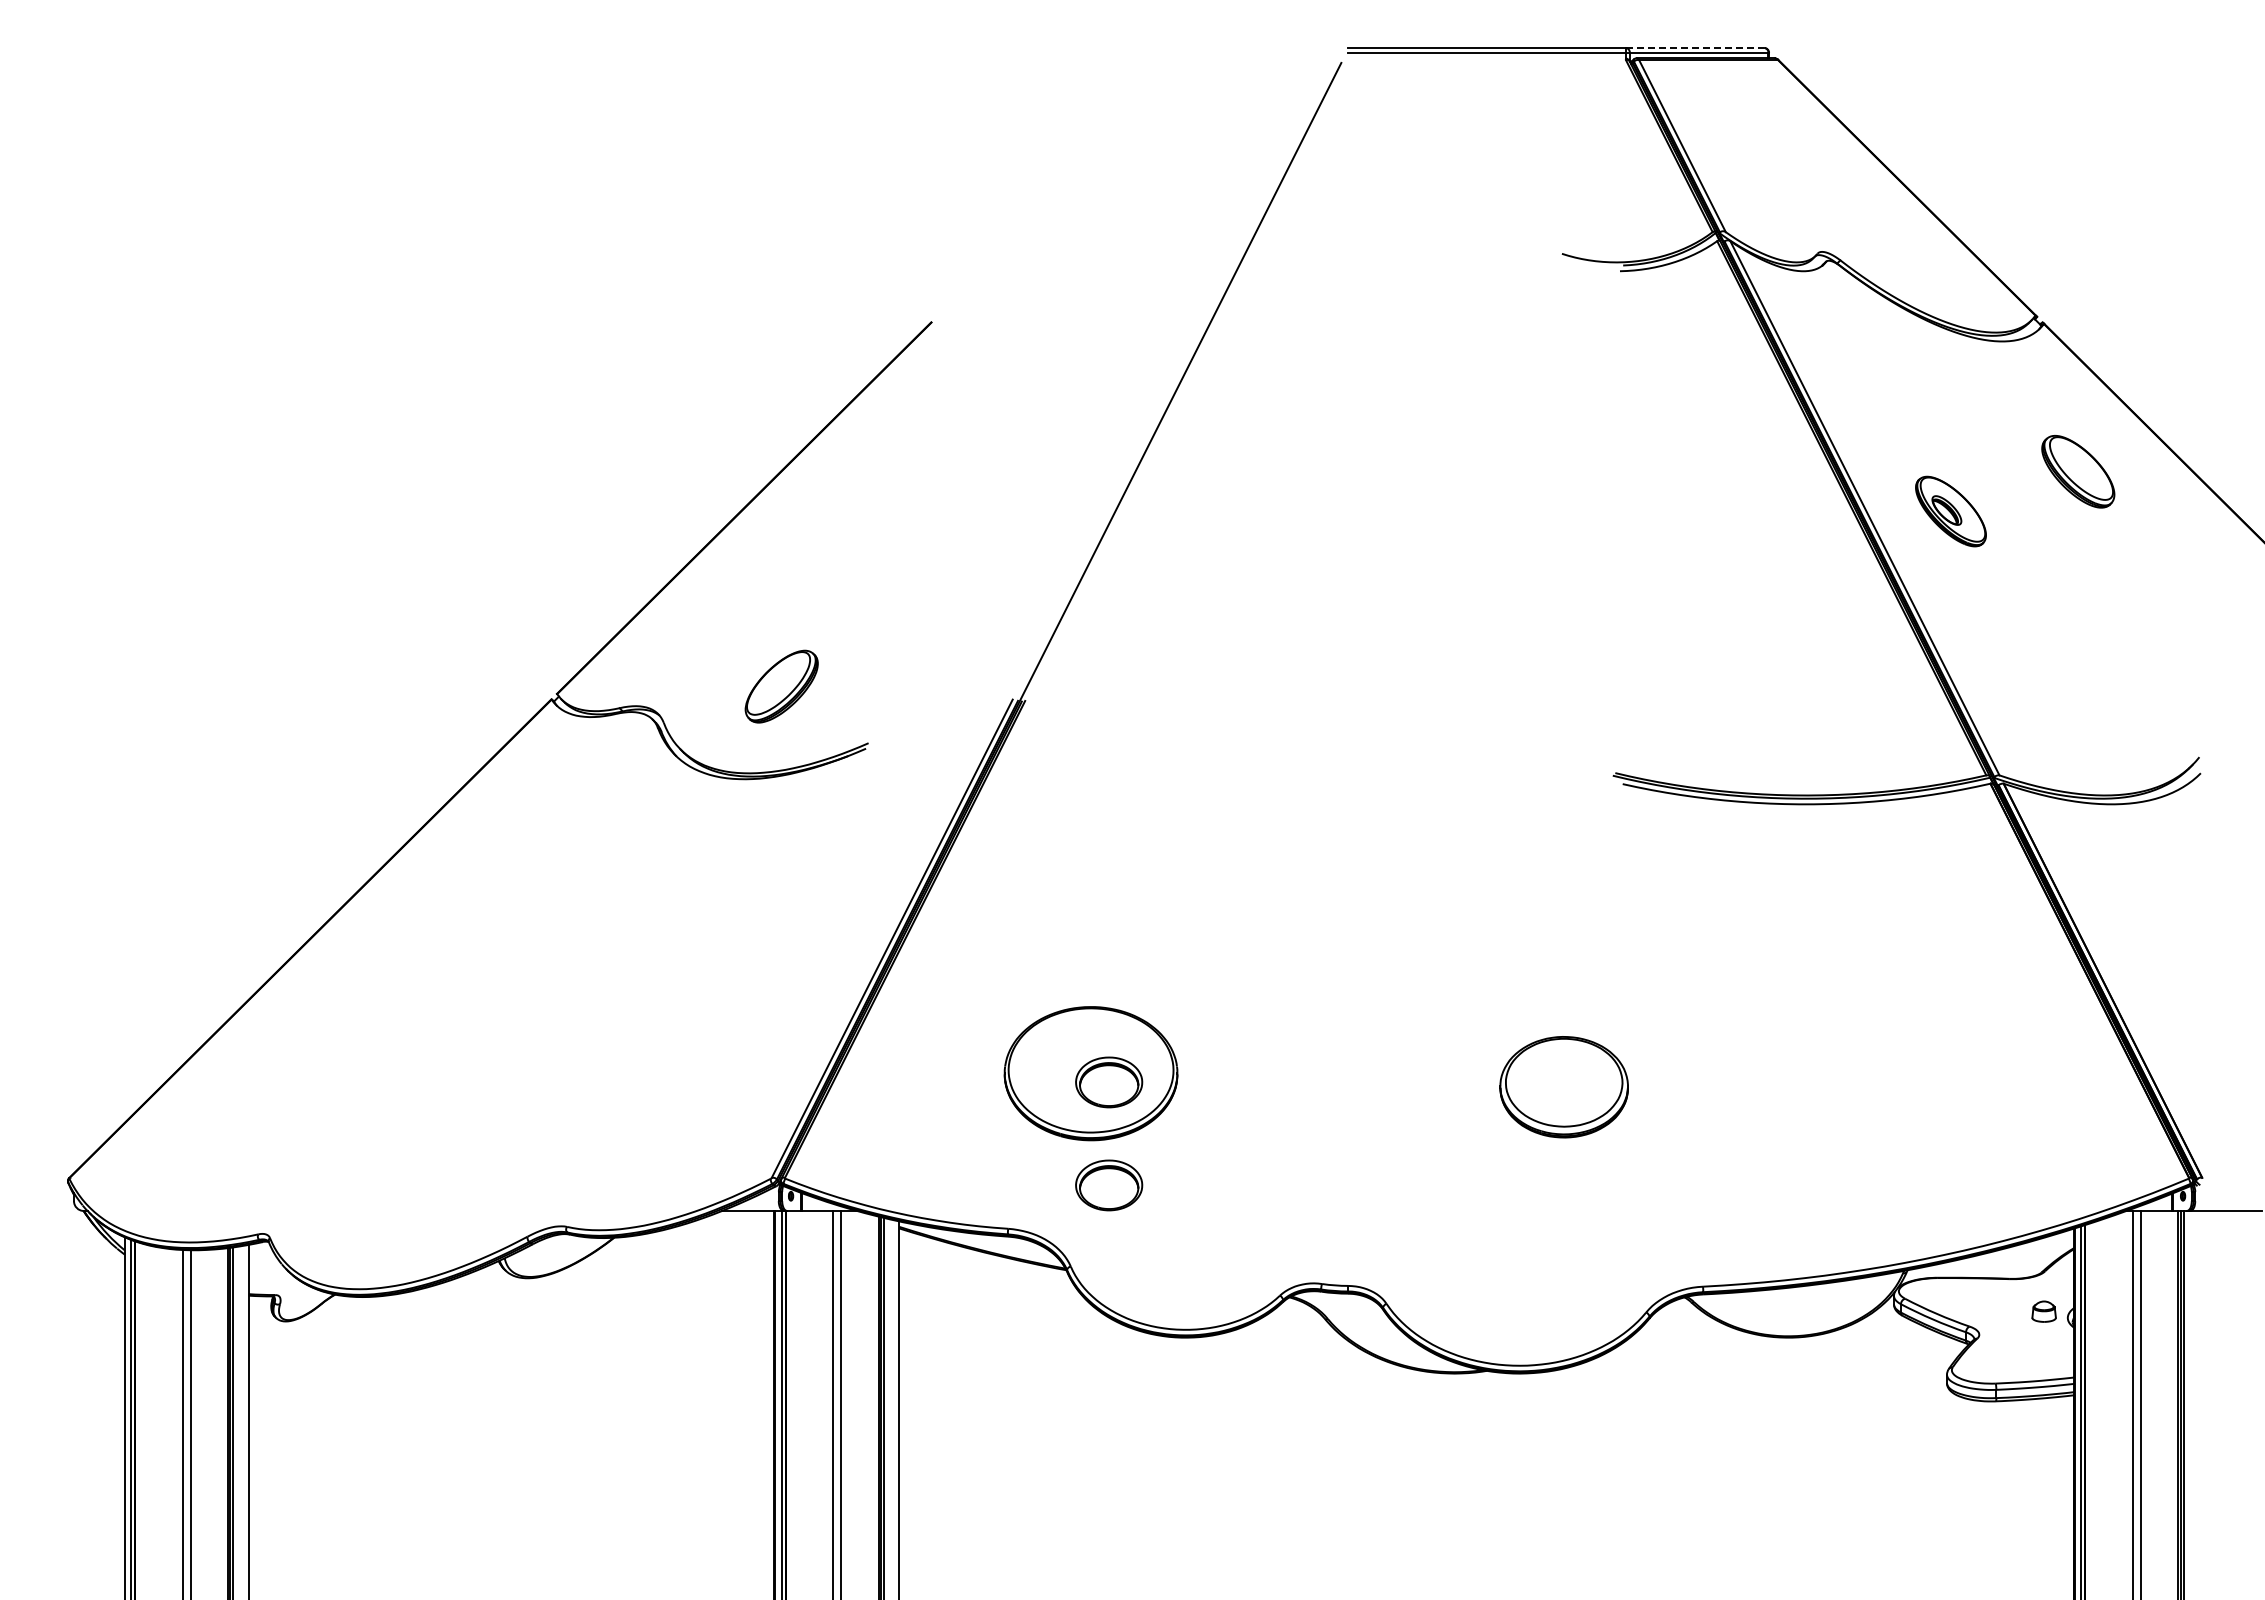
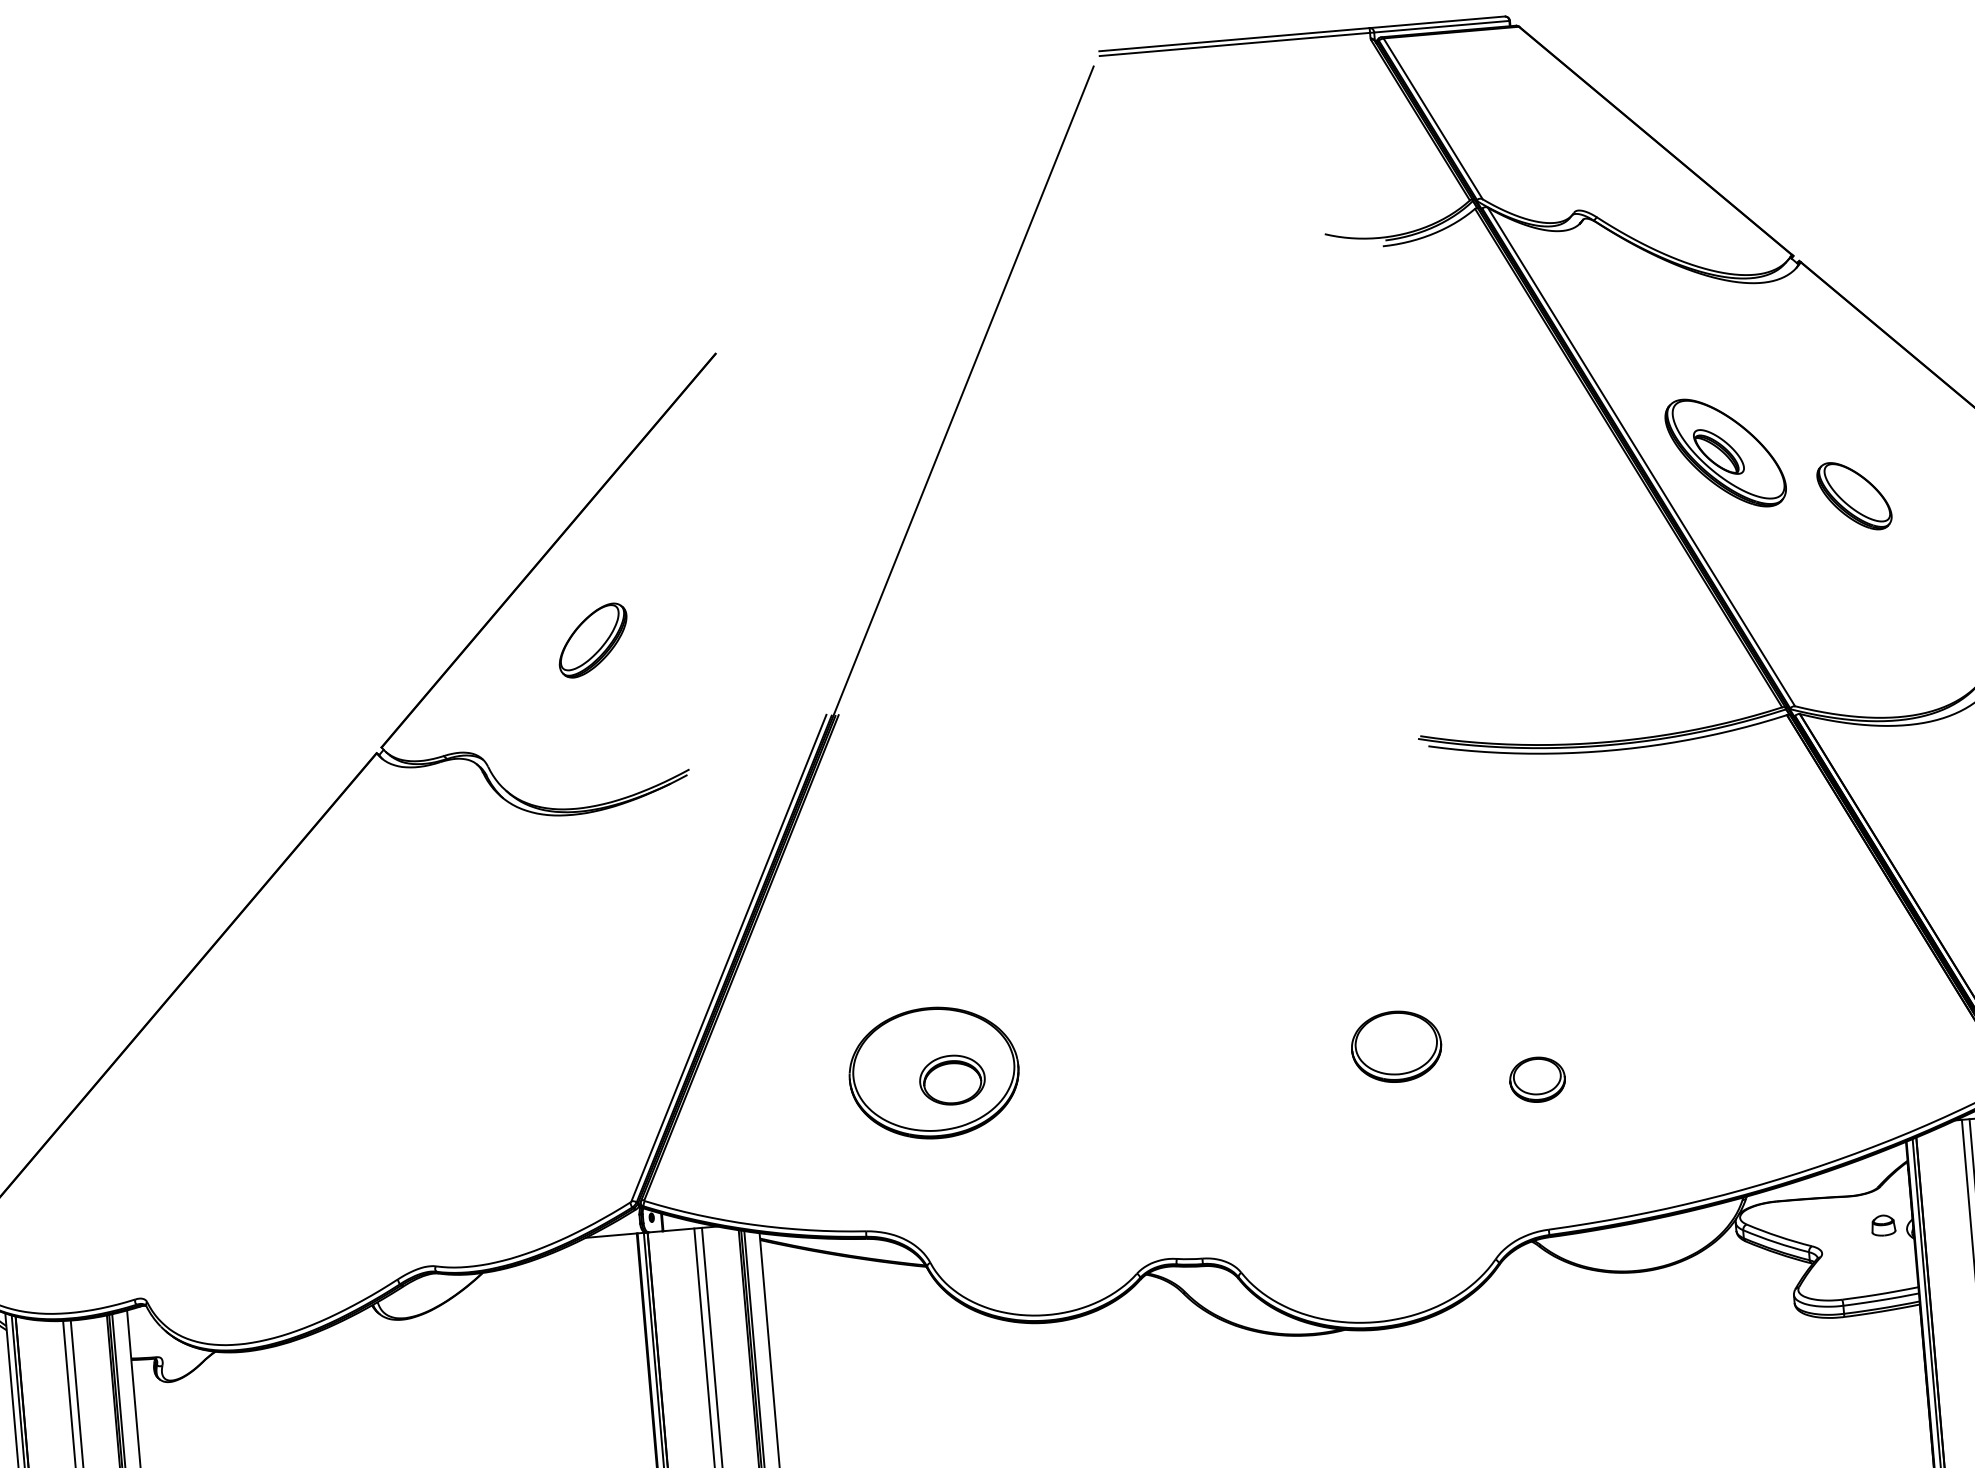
line: (1695, 47) -> (1437, 21), dashed -> solid
part: (2078, 471) -> (1854, 495), moved
part: (1950, 511) -> (1725, 453), size x1.67
part: (781, 686) -> (592, 640), moved
part: (1563, 1087) -> (1395, 1047), size x0.71
part: (1704, 1132) -> (1537, 1079), added
part: (1109, 1185) -> (961, 1180), removed

